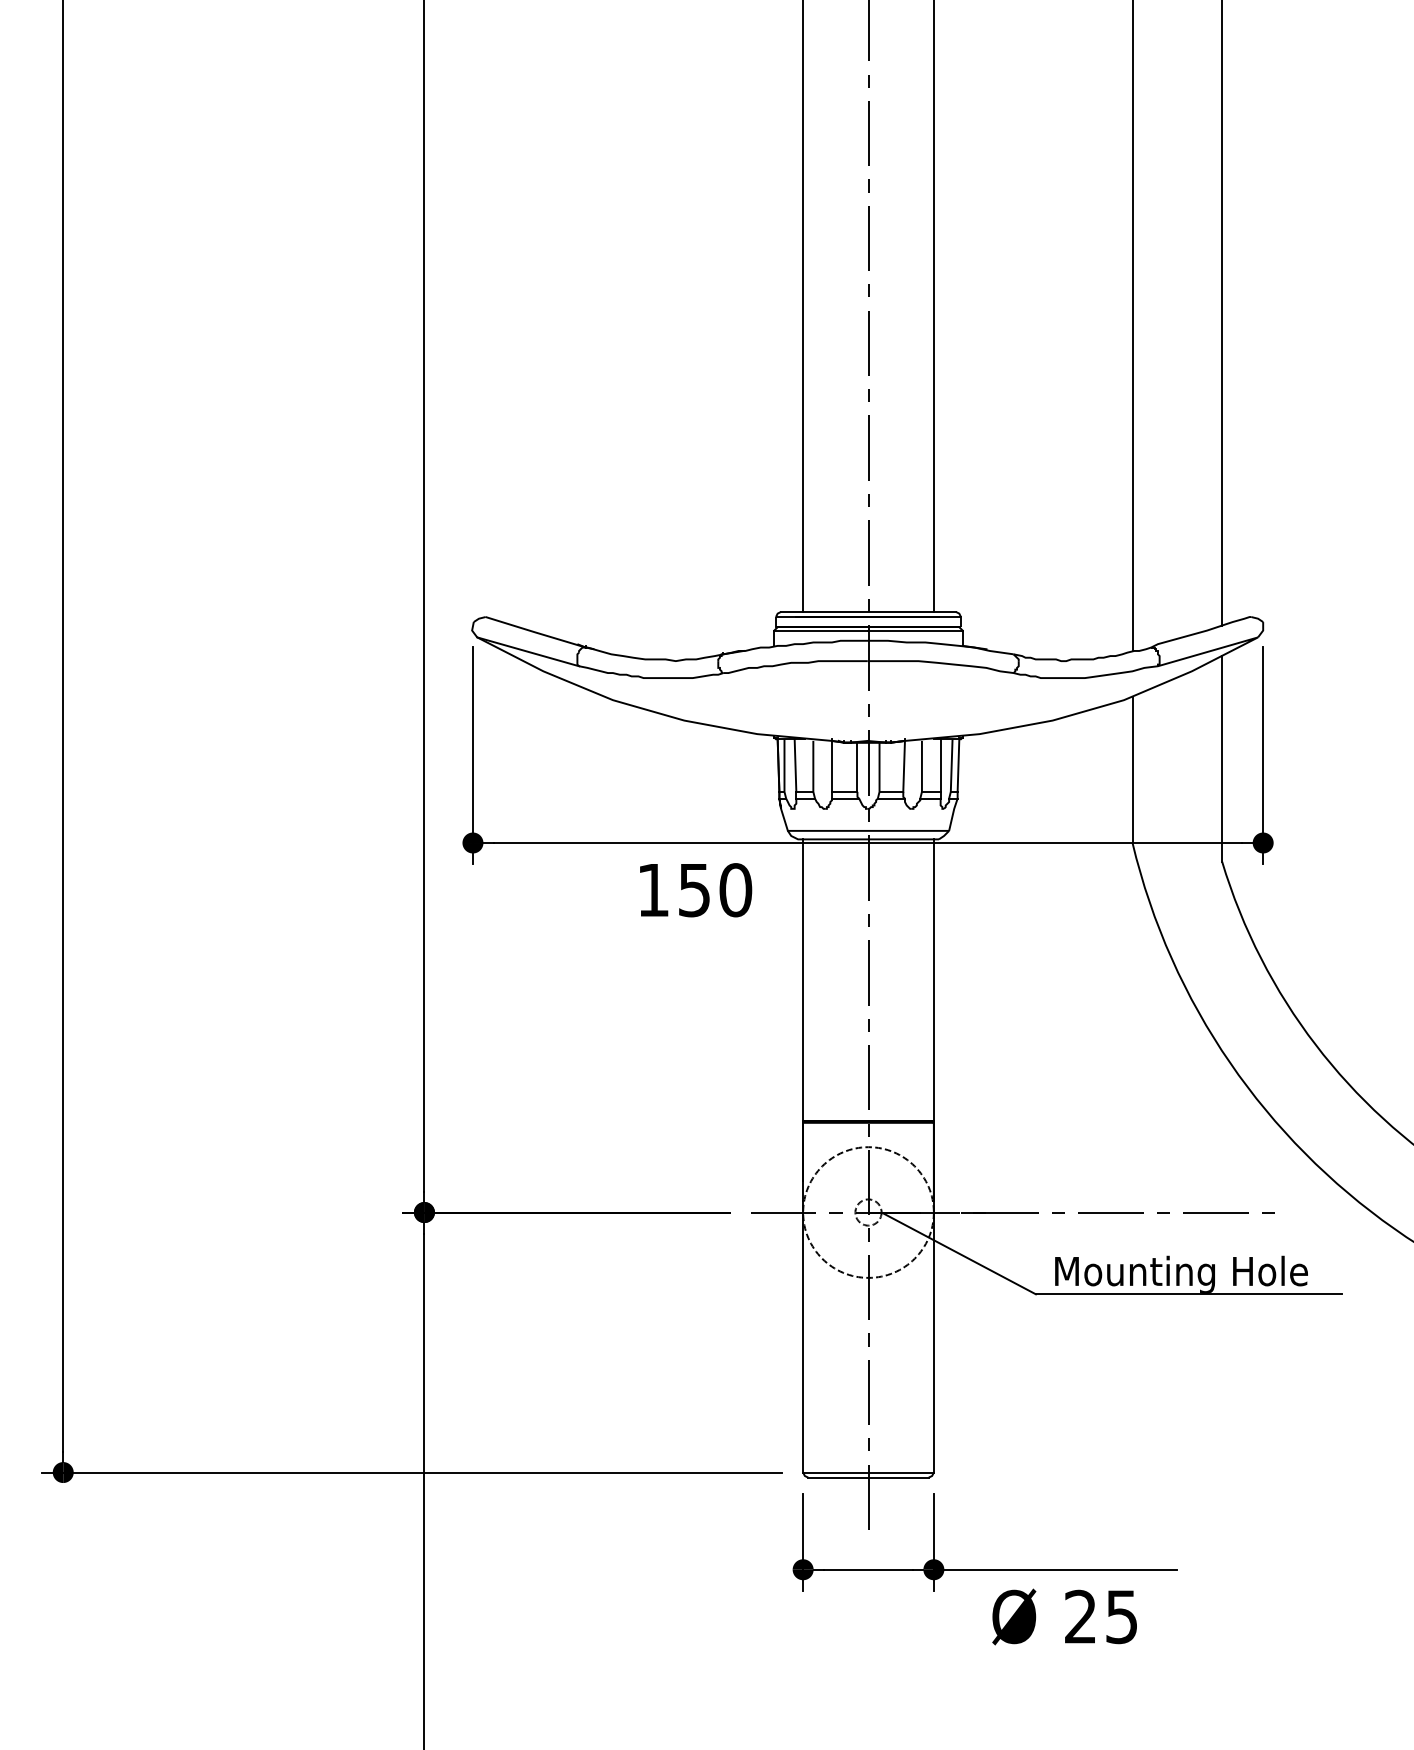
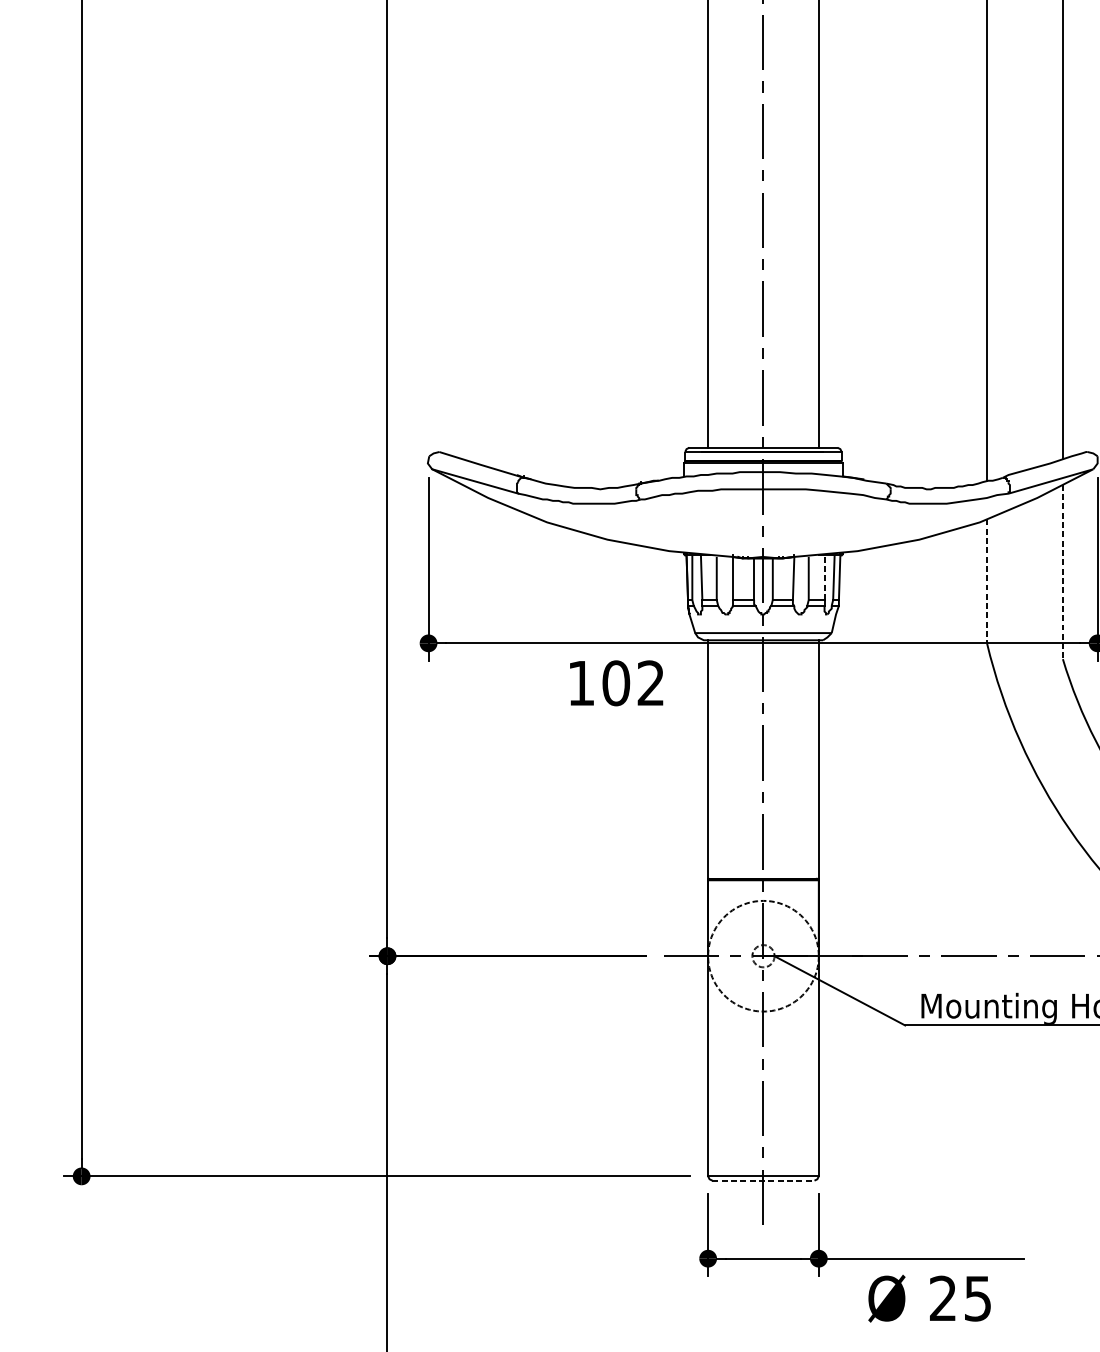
line: (1222, 758) -> (1063, 571), solid -> dashed
line: (940, 765) -> (824, 577), solid -> dashed
line: (1132, 769) -> (986, 581), solid -> dashed
text: (715, 890) -> (633, 683), 150 -> 102
line: (869, 1477) -> (764, 1180), solid -> dashed

